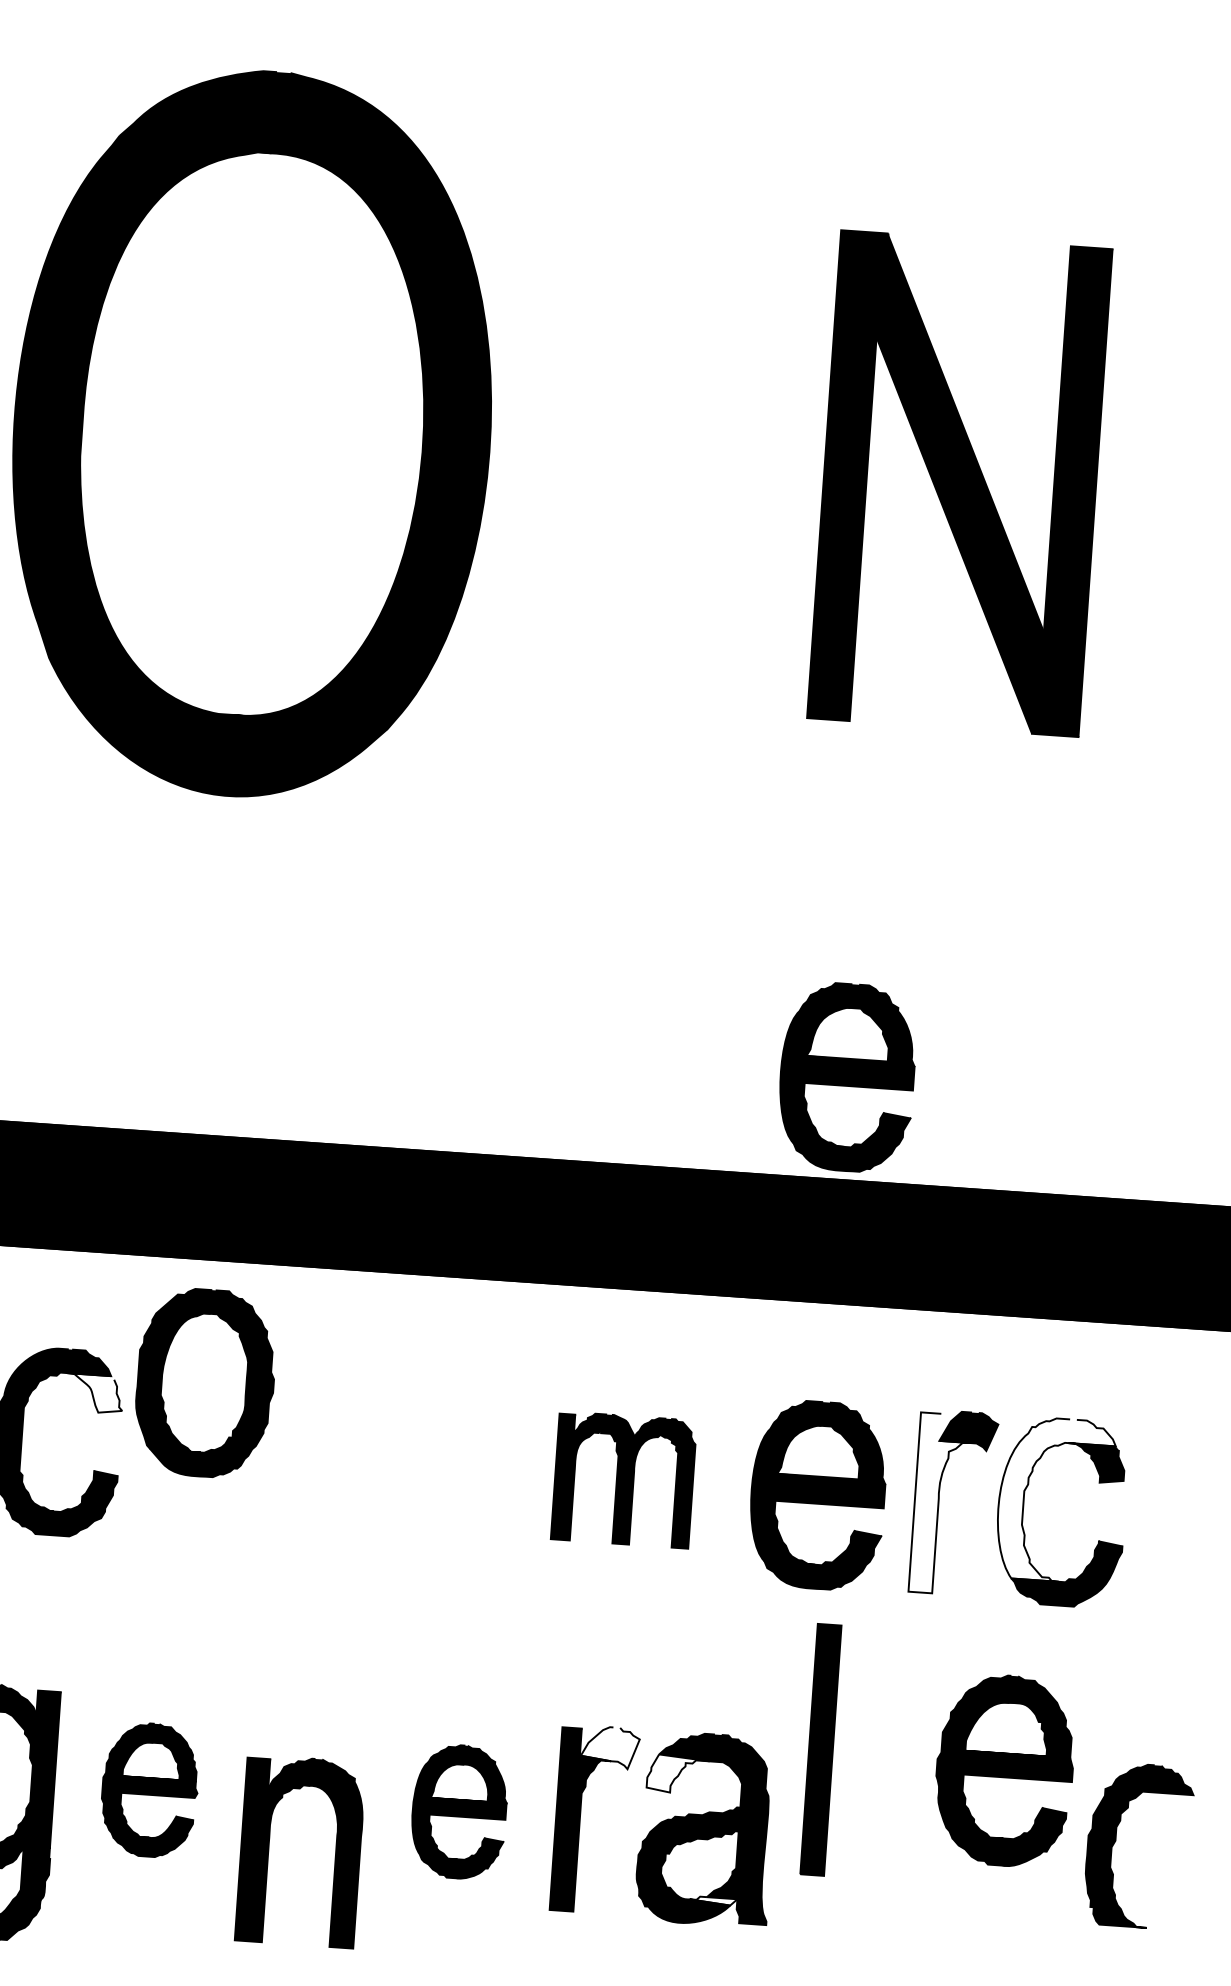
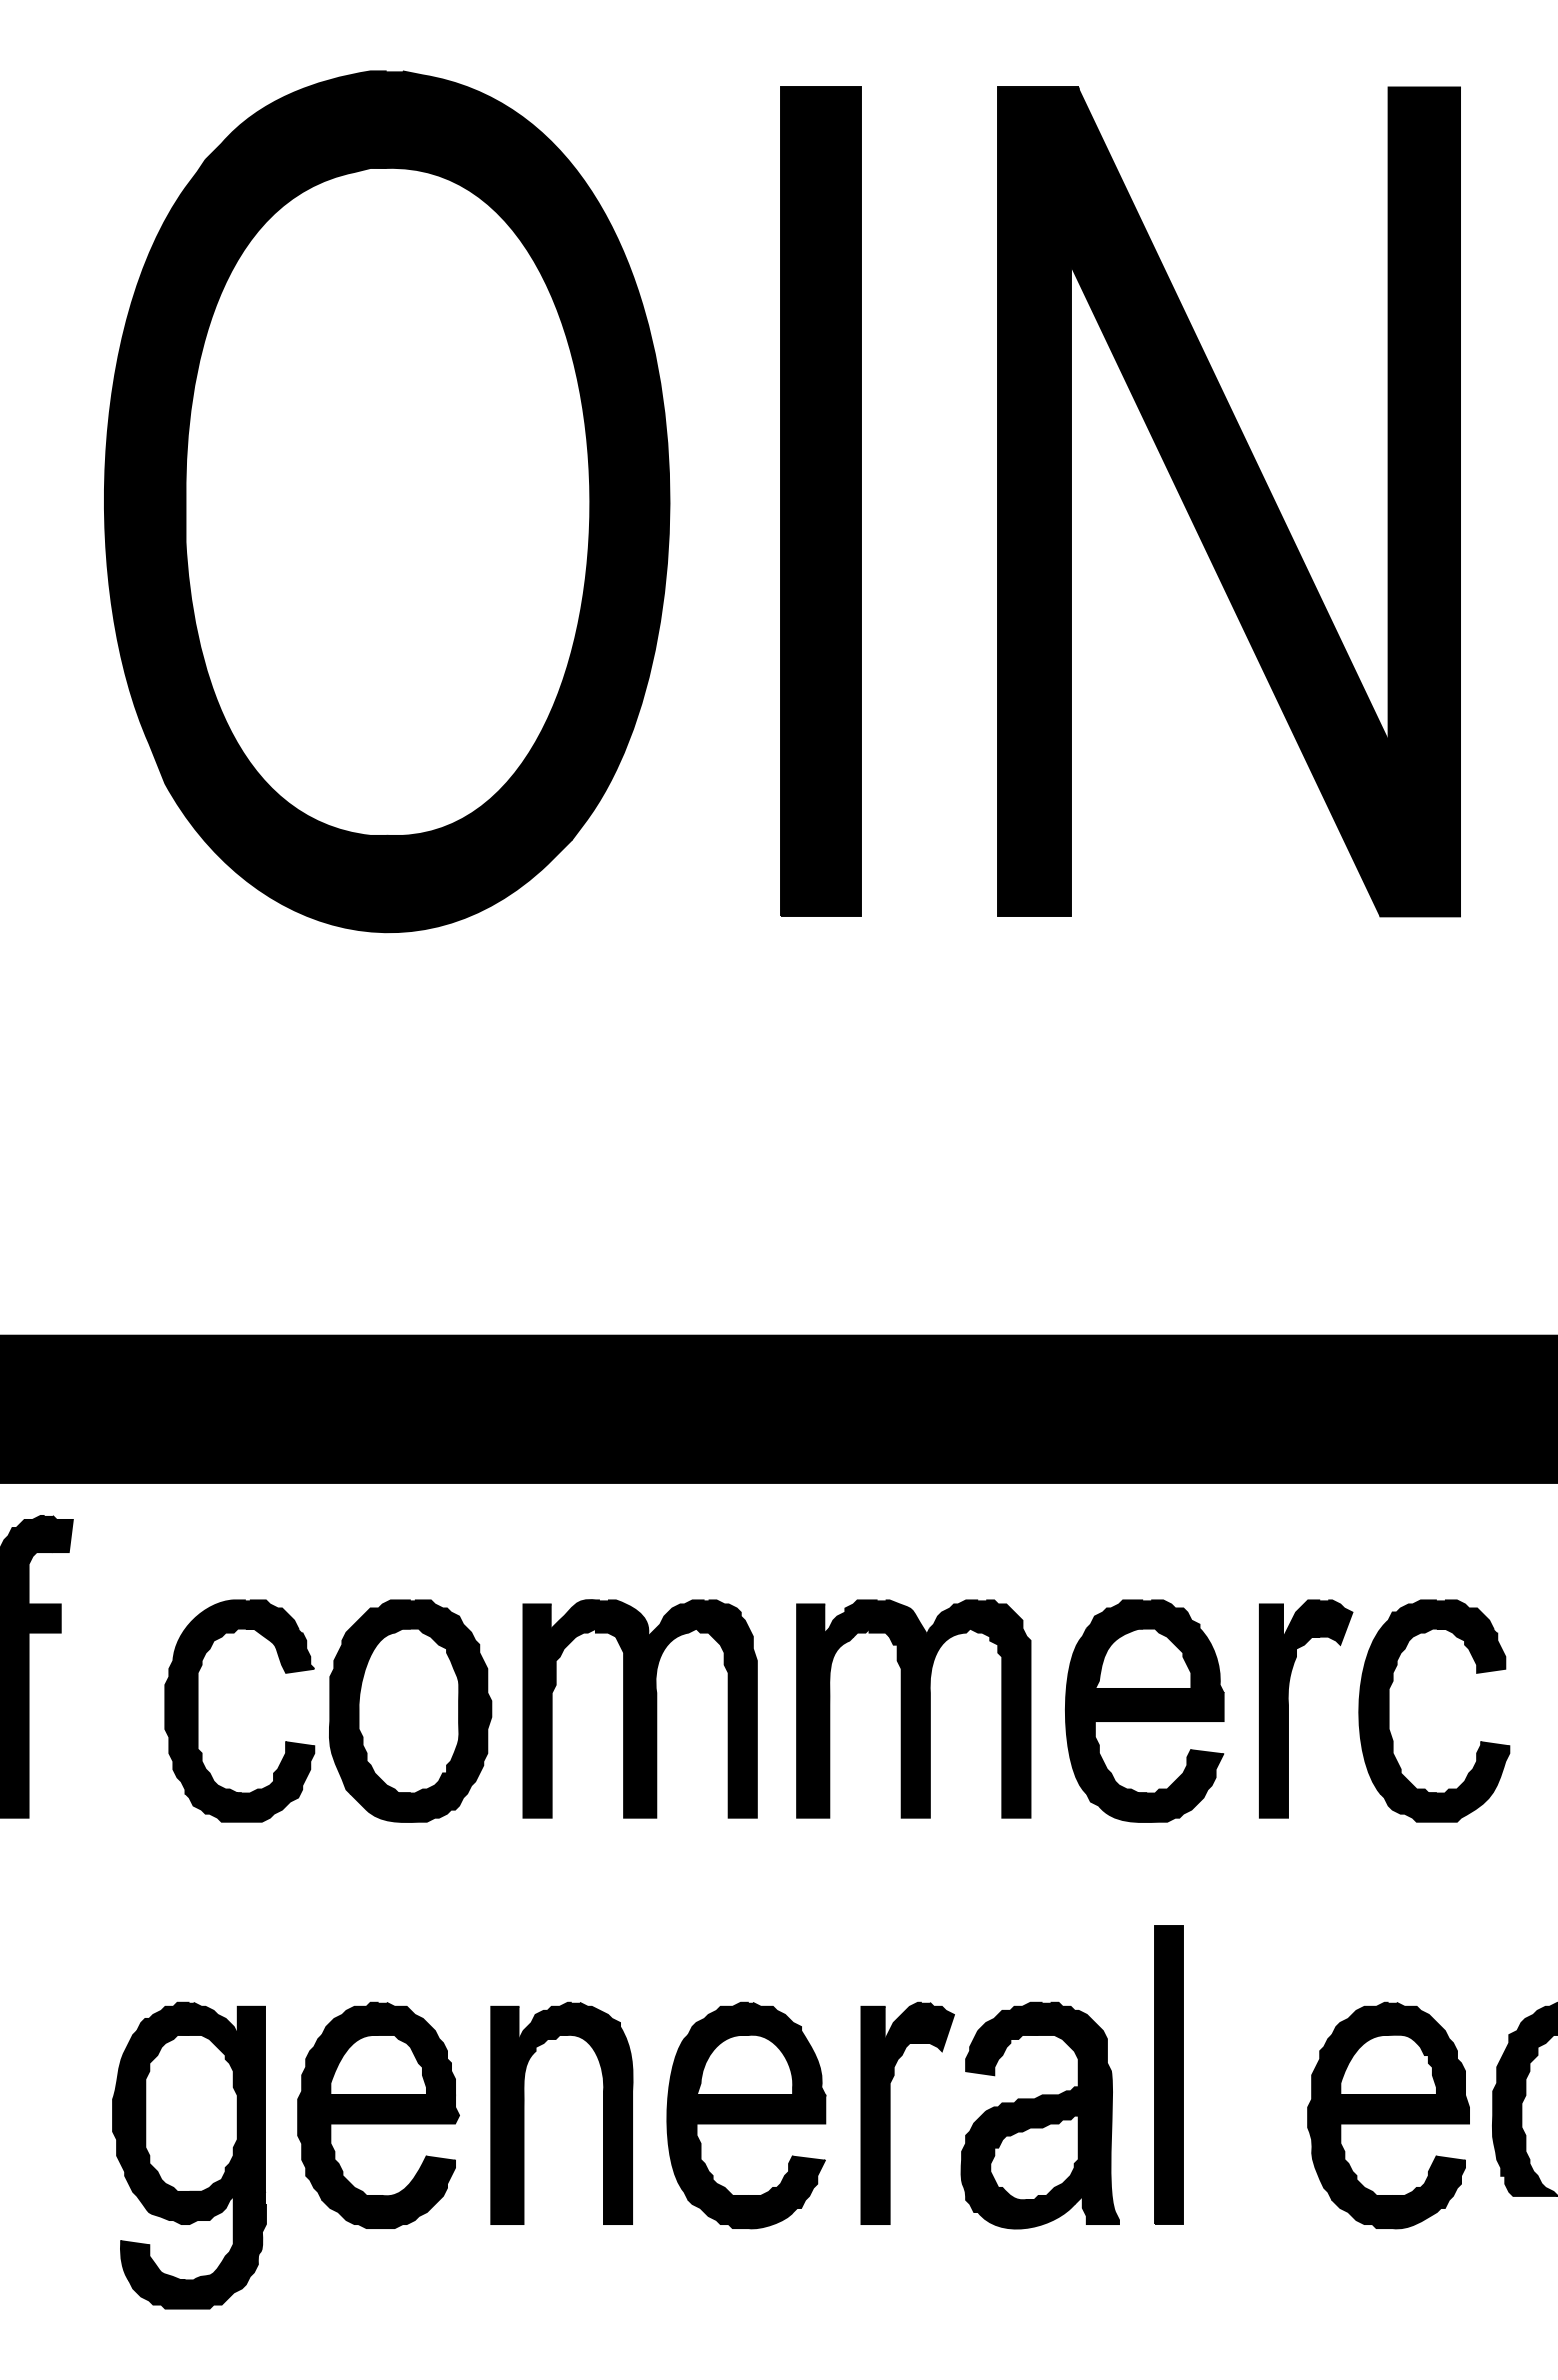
part: (616, 459) -> (820, 501), added
part: (959, 483) -> (1228, 501), size x1.43
part: (847, 1076) -> (1144, 1213), removed
part: (205, 1382) -> (410, 1710), moved
fill: (94, 1393) -> (279, 1650), added
part: (393, 1463) -> (639, 1708), added
part: (623, 1479) -> (913, 1708), size x1.43
fill: (1055, 1499) -> (1426, 1696), added
fill: (939, 1503) -> (1289, 1710), added
fill: (610, 1747) -> (919, 2026), added
part: (820, 1749) -> (1168, 2074), moved
part: (1004, 1770) -> (1388, 2115), moved
fill: (678, 1773) -> (1002, 2052), added
part: (150, 1789) -> (378, 2114), size x1.43
part: (459, 1811) -> (746, 2115), size x1.43
part: (269, 1848) -> (524, 2112), moved
fill: (713, 1900) -> (1054, 2199), added

